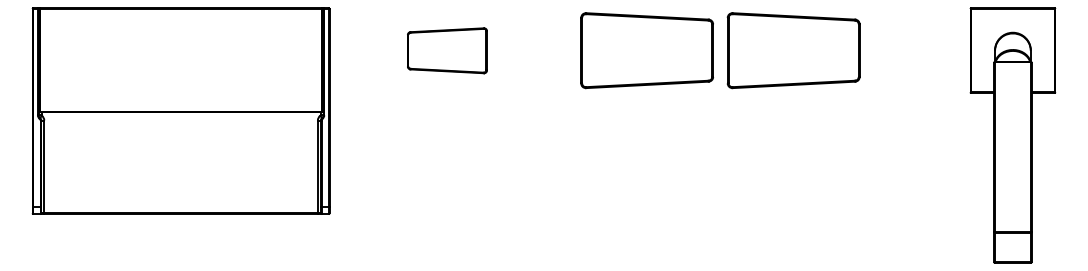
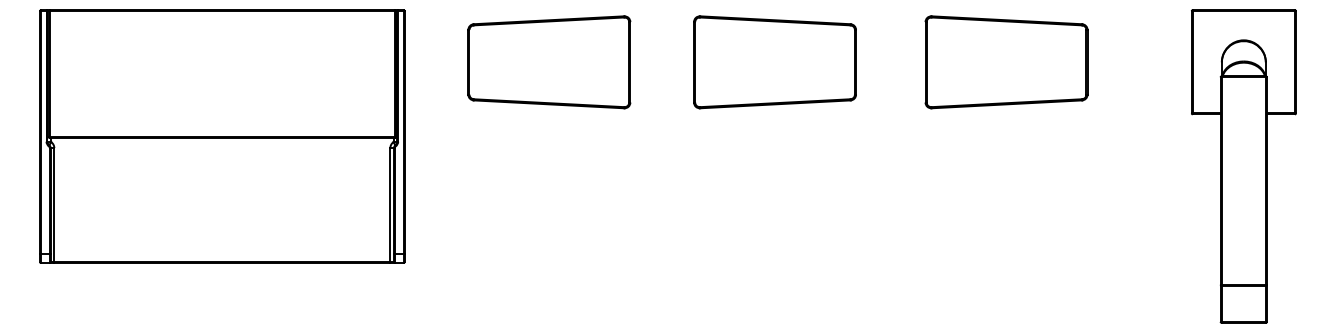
part: (447, 50) -> (549, 62), size x1.67
part: (646, 50) -> (774, 62), moved
part: (793, 50) -> (1006, 62), moved

